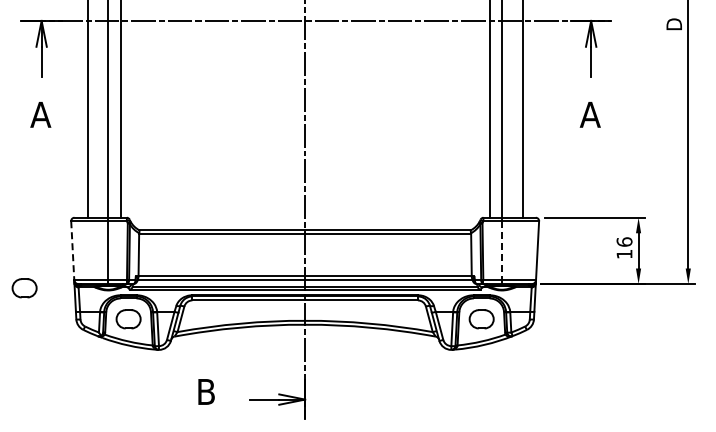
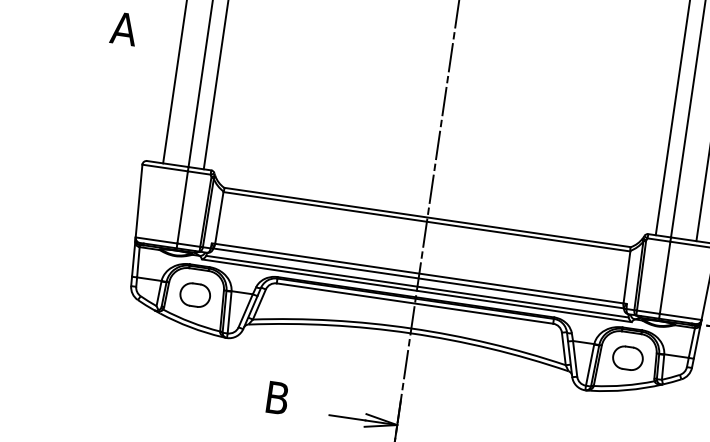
line: (72, 251) -> (138, 202), dashed -> solid
line: (502, 251) -> (665, 278), dashed -> solid
part: (24, 288) -> (73, 238), removed

